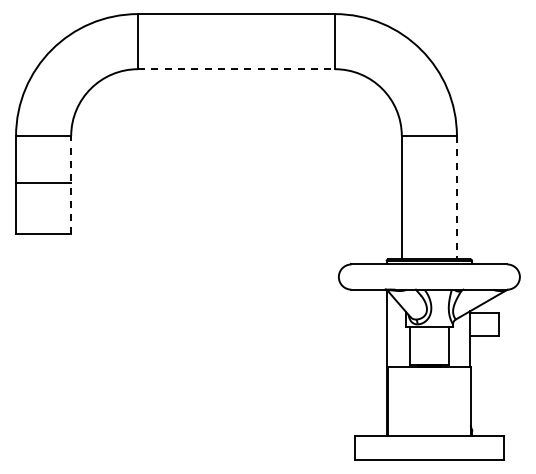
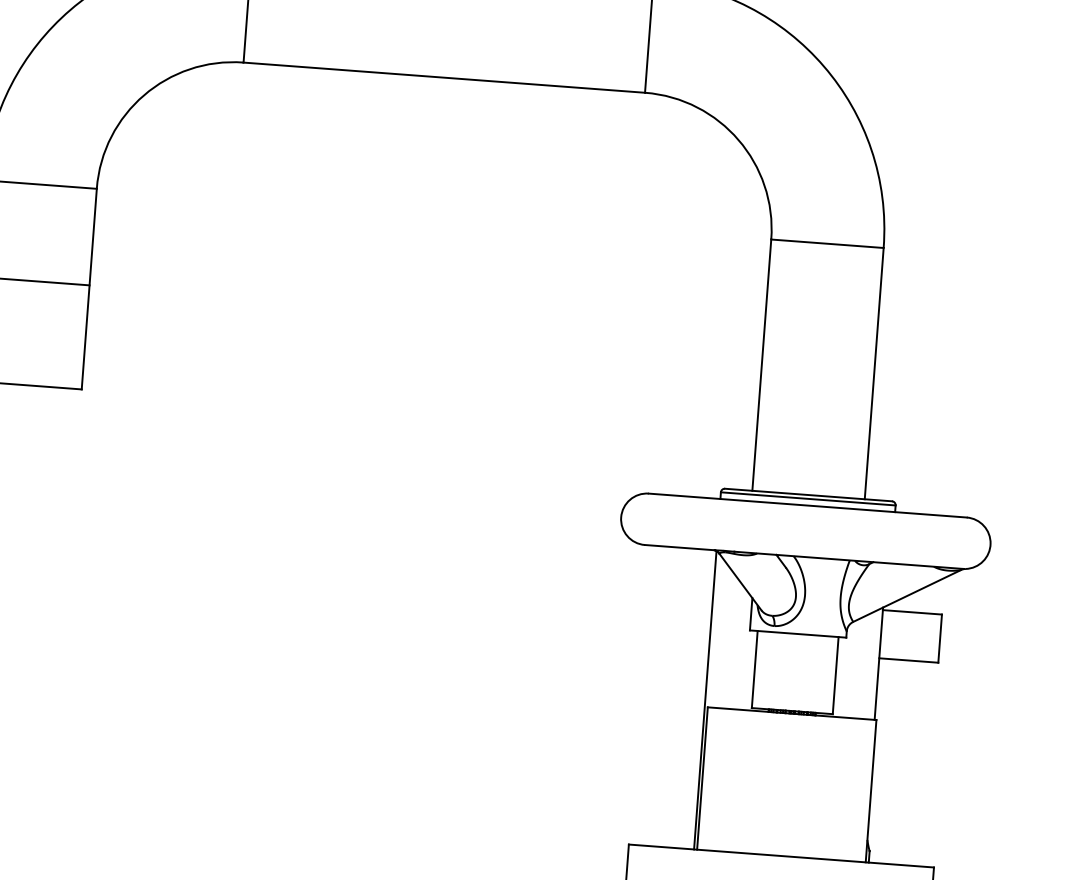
line: (237, 69) -> (446, 78), dashed -> solid
line: (71, 184) -> (90, 287), dashed -> solid
line: (456, 197) -> (873, 373), dashed -> solid

